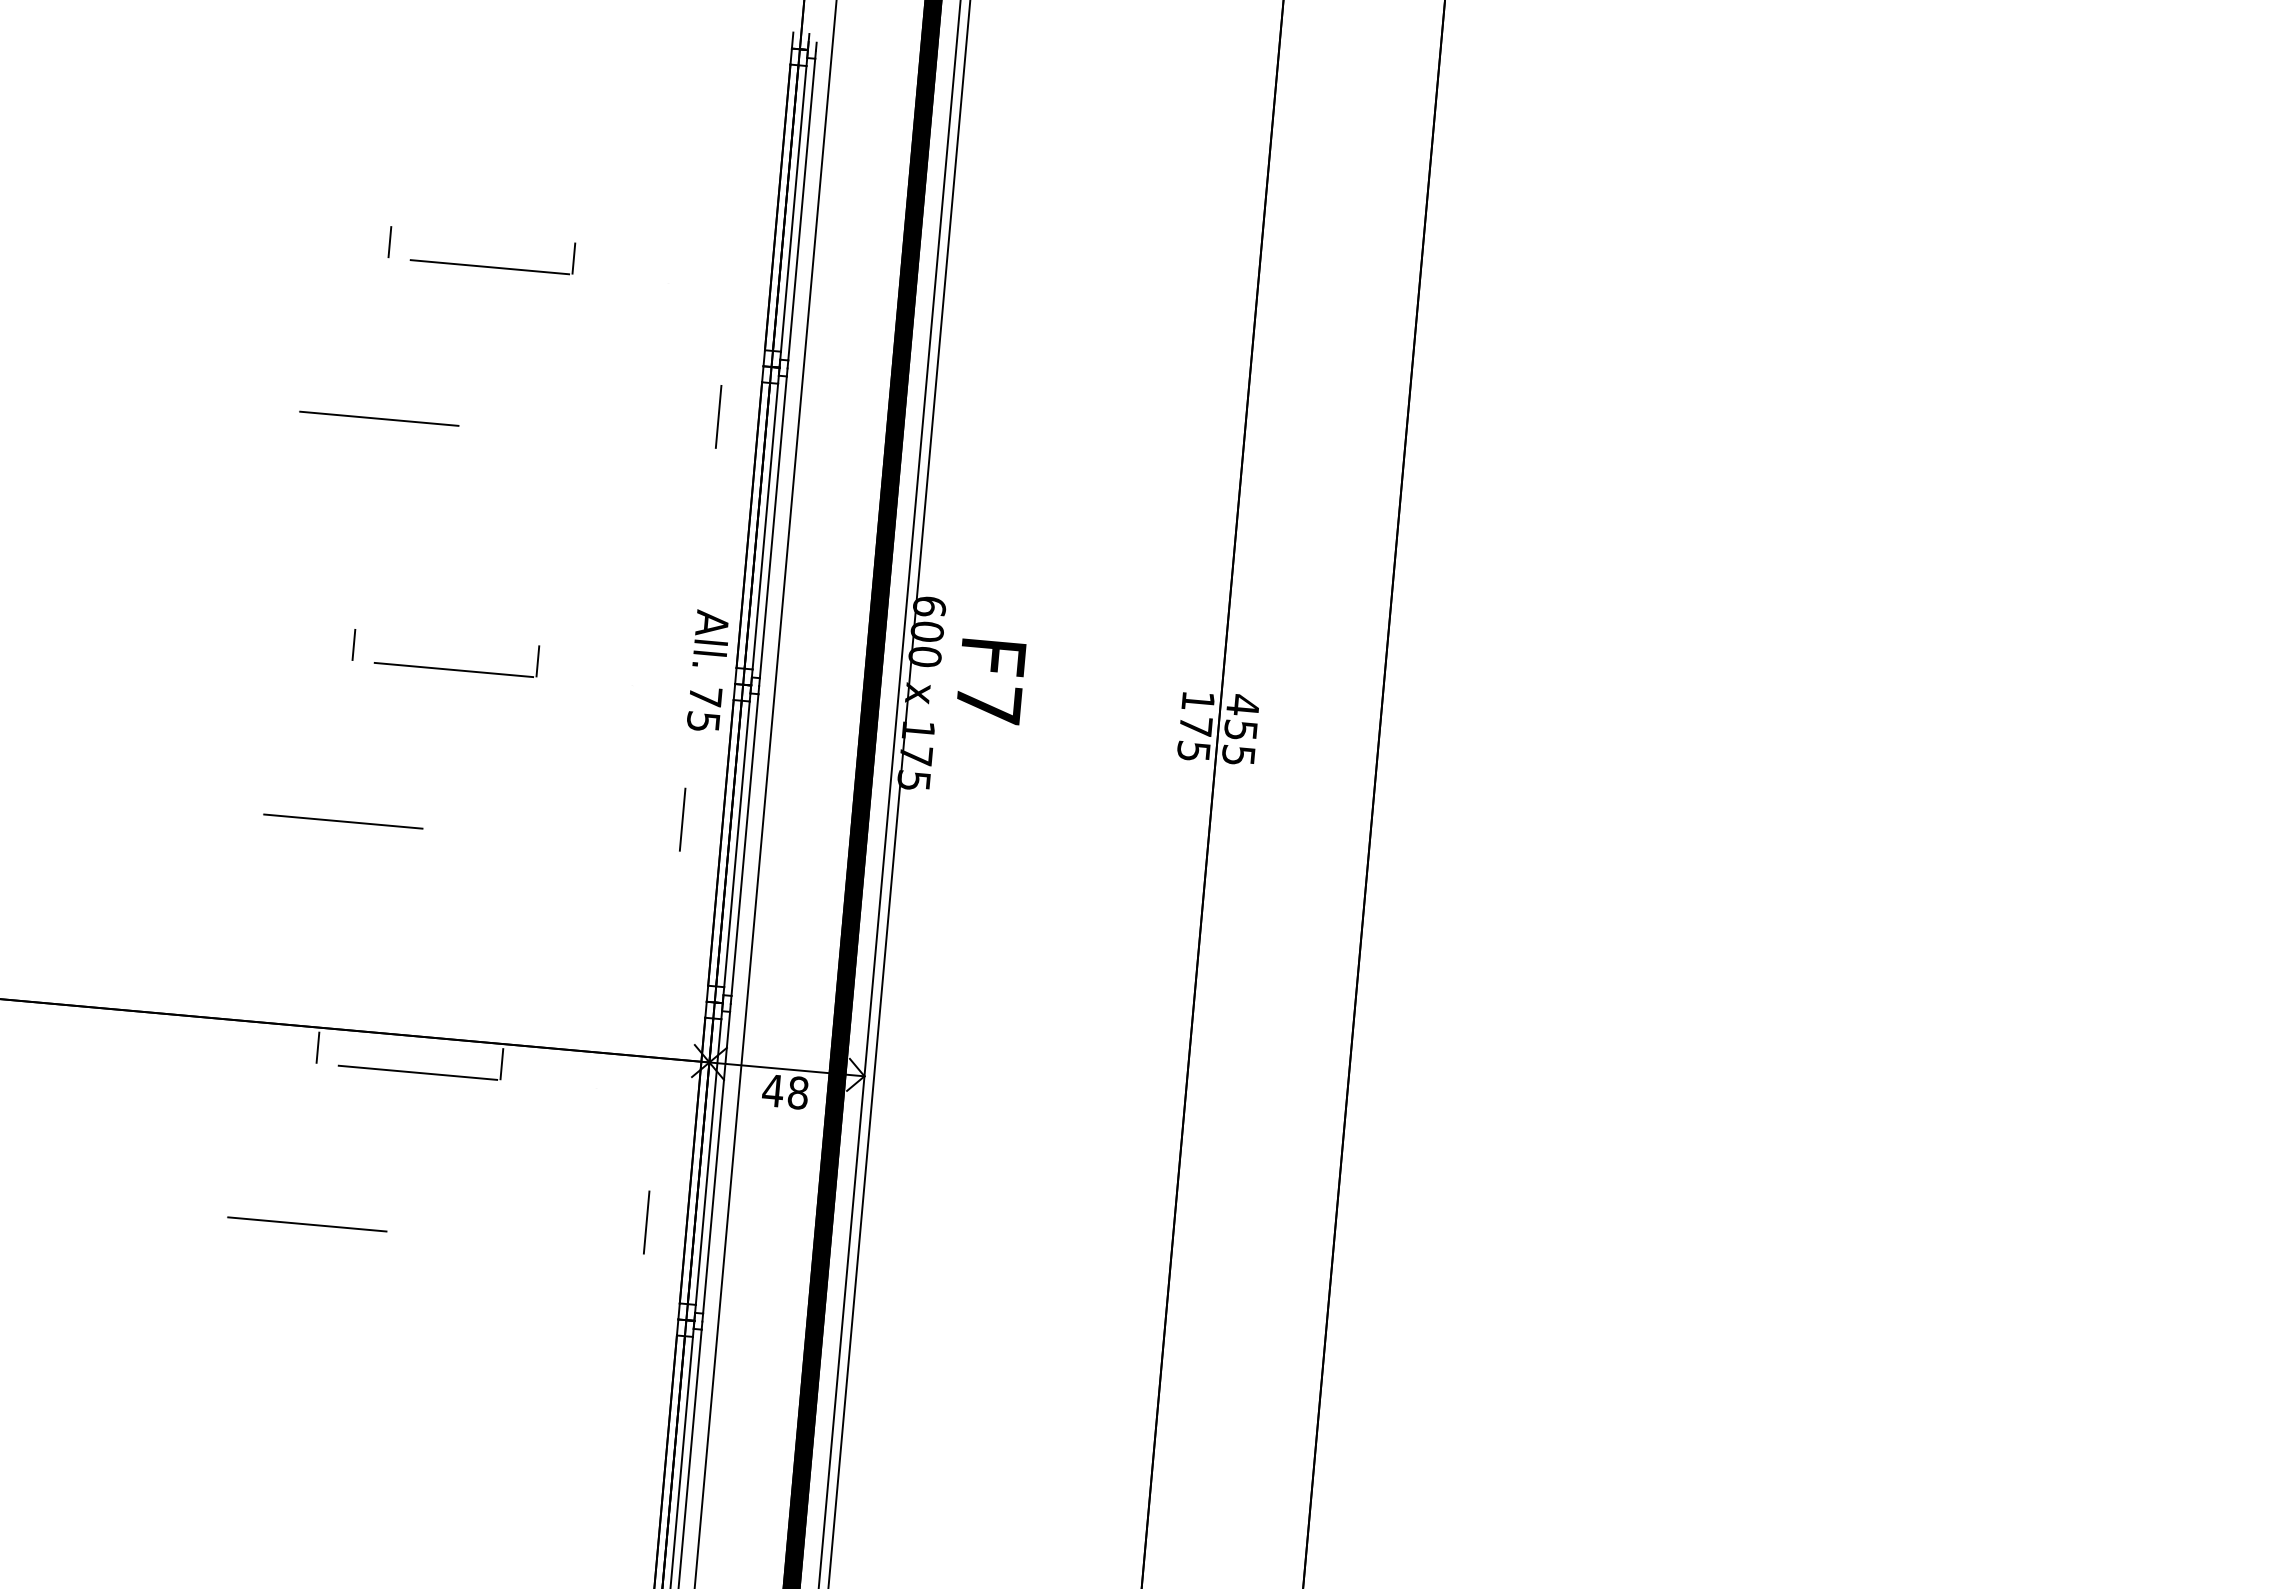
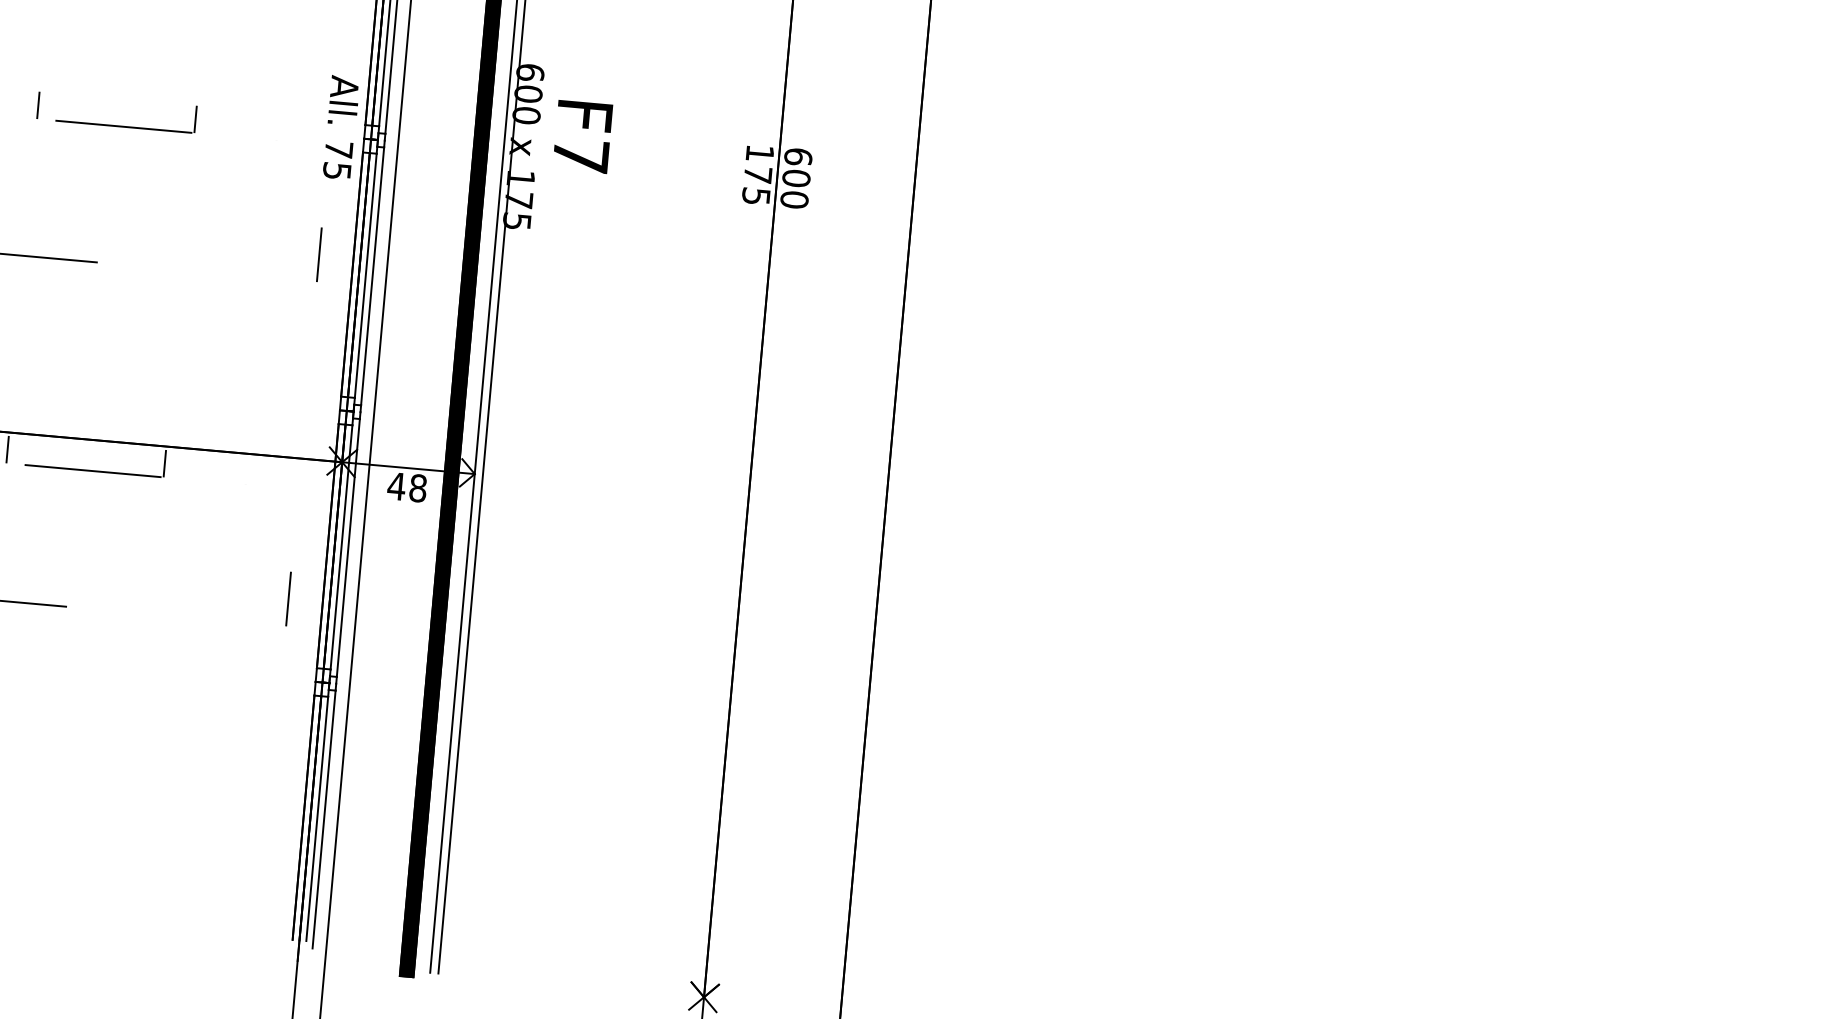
text: (1240, 729) -> (796, 177), 455 -> 600

